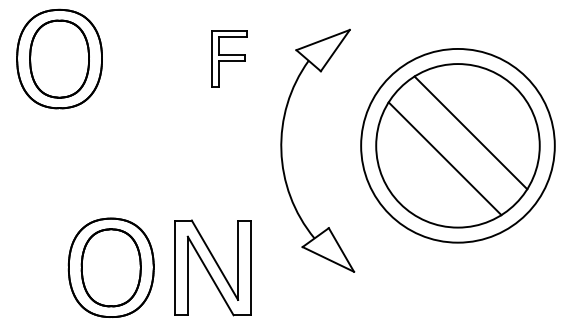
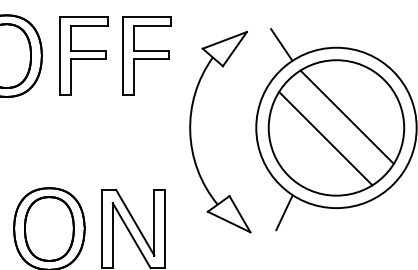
line: (391, 45) -> (281, 44), added
part: (152, 58) -> (83, 55), added
part: (228, 58) -> (146, 55), size x1.67
line: (394, 248) -> (283, 212), added

